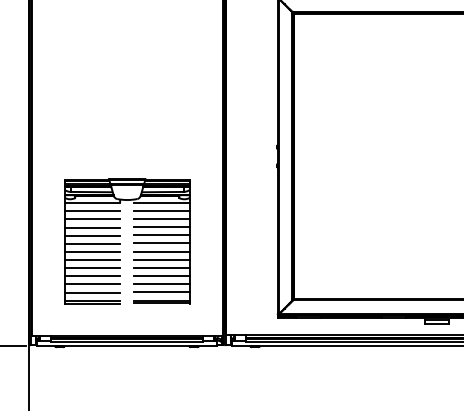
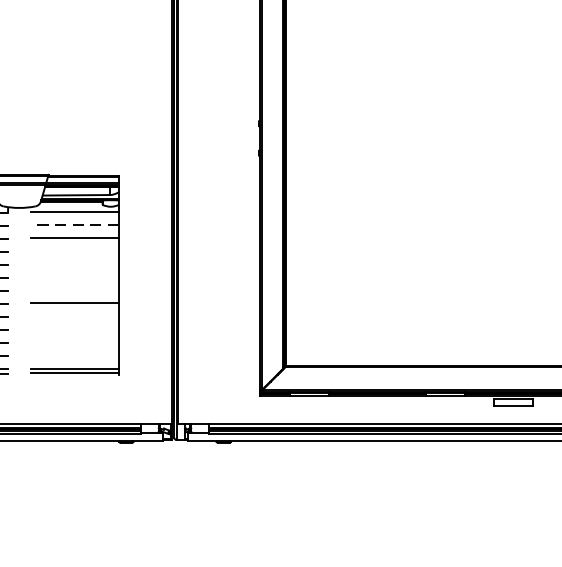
line: (161, 210) -> (74, 224), solid -> dashed
line: (161, 227) -> (74, 251), removed
line: (161, 235) -> (74, 264), removed
line: (161, 243) -> (74, 277), removed
line: (161, 251) -> (74, 290), removed
line: (161, 267) -> (74, 315), removed
line: (161, 276) -> (74, 330), removed
line: (161, 284) -> (74, 342), removed
line: (161, 292) -> (74, 355), removed

